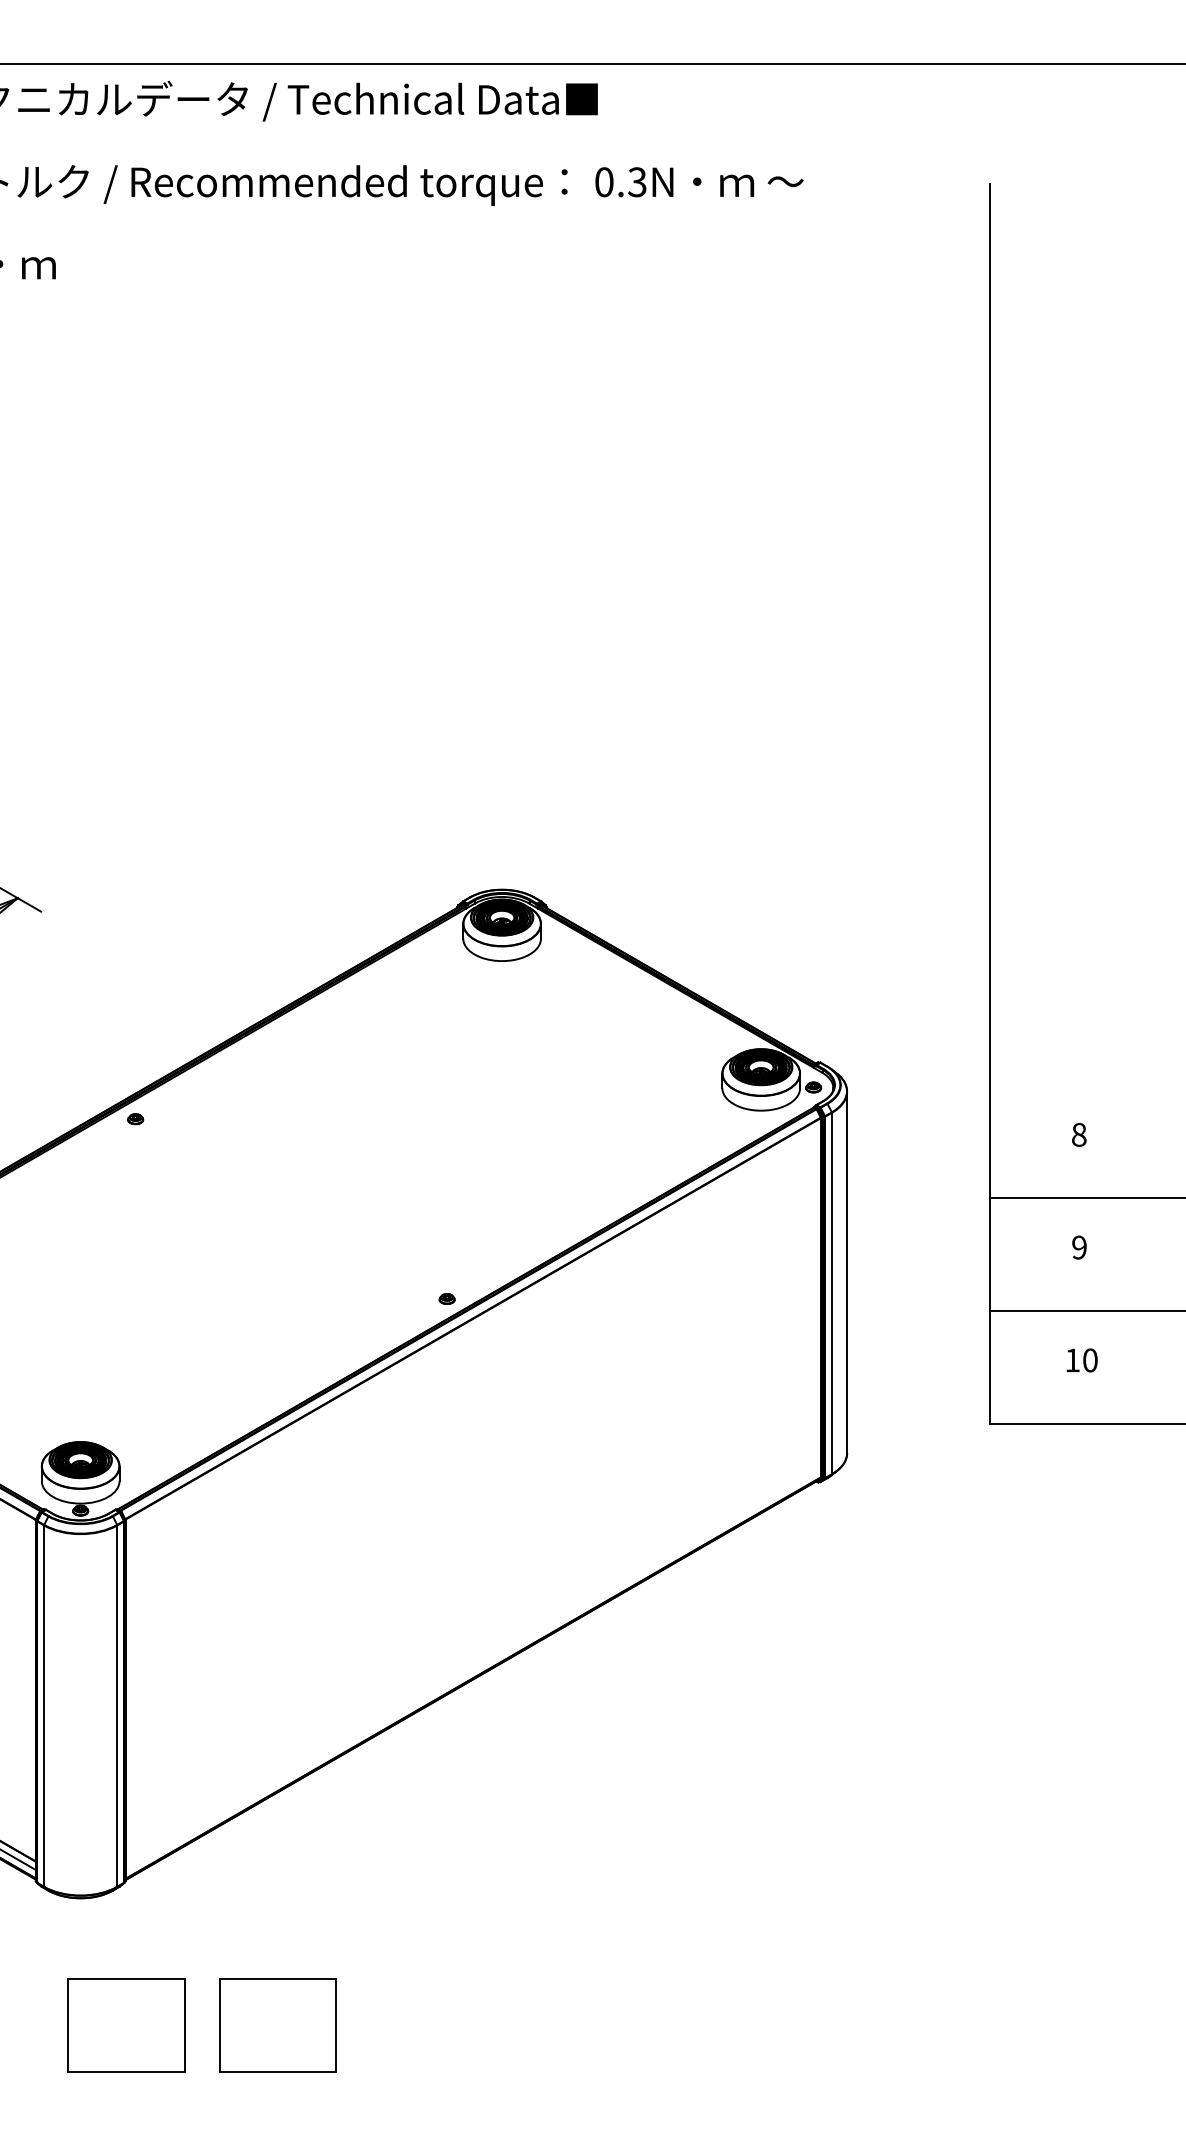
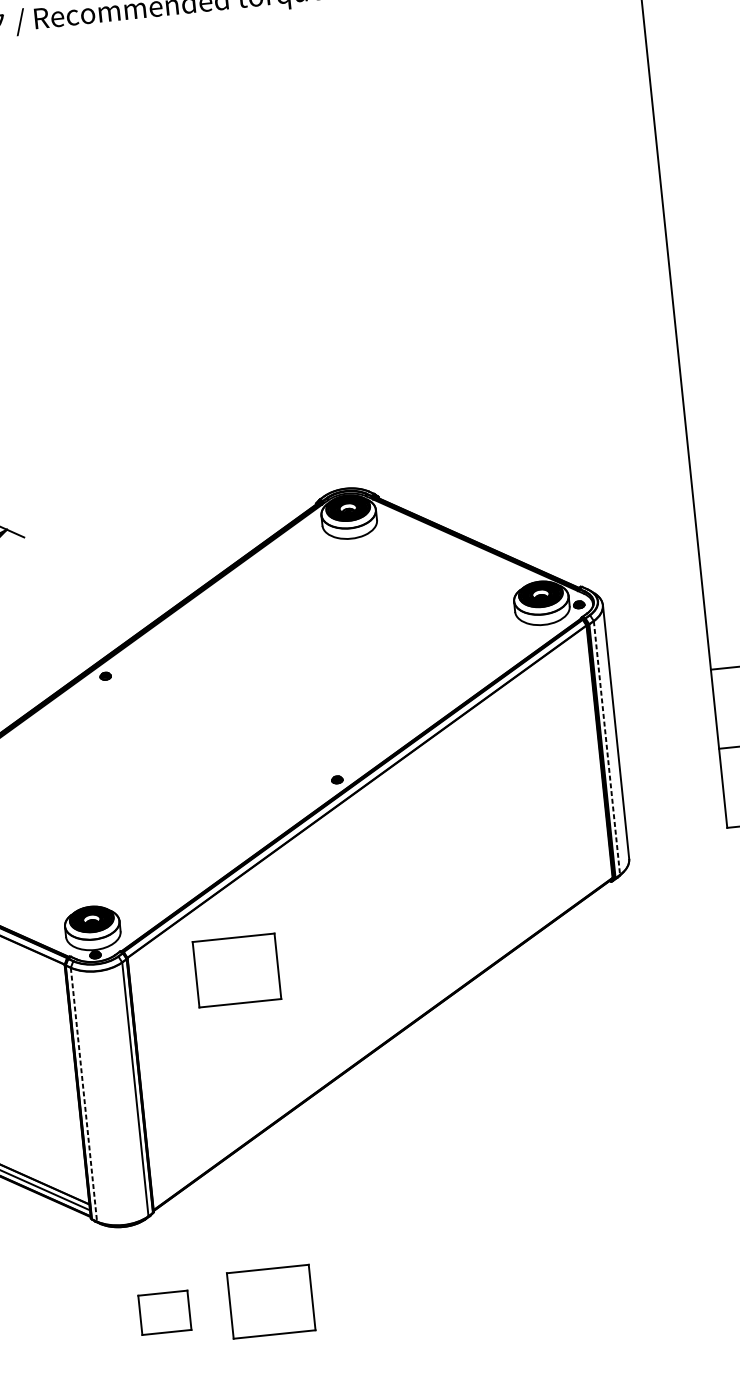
line: (831, 1293) -> (606, 748), solid -> dashed
part: (277, 1553) -> (236, 970), added
line: (44, 1706) -> (84, 1094), solid -> dashed
part: (126, 2025) -> (164, 1312), size x0.6

